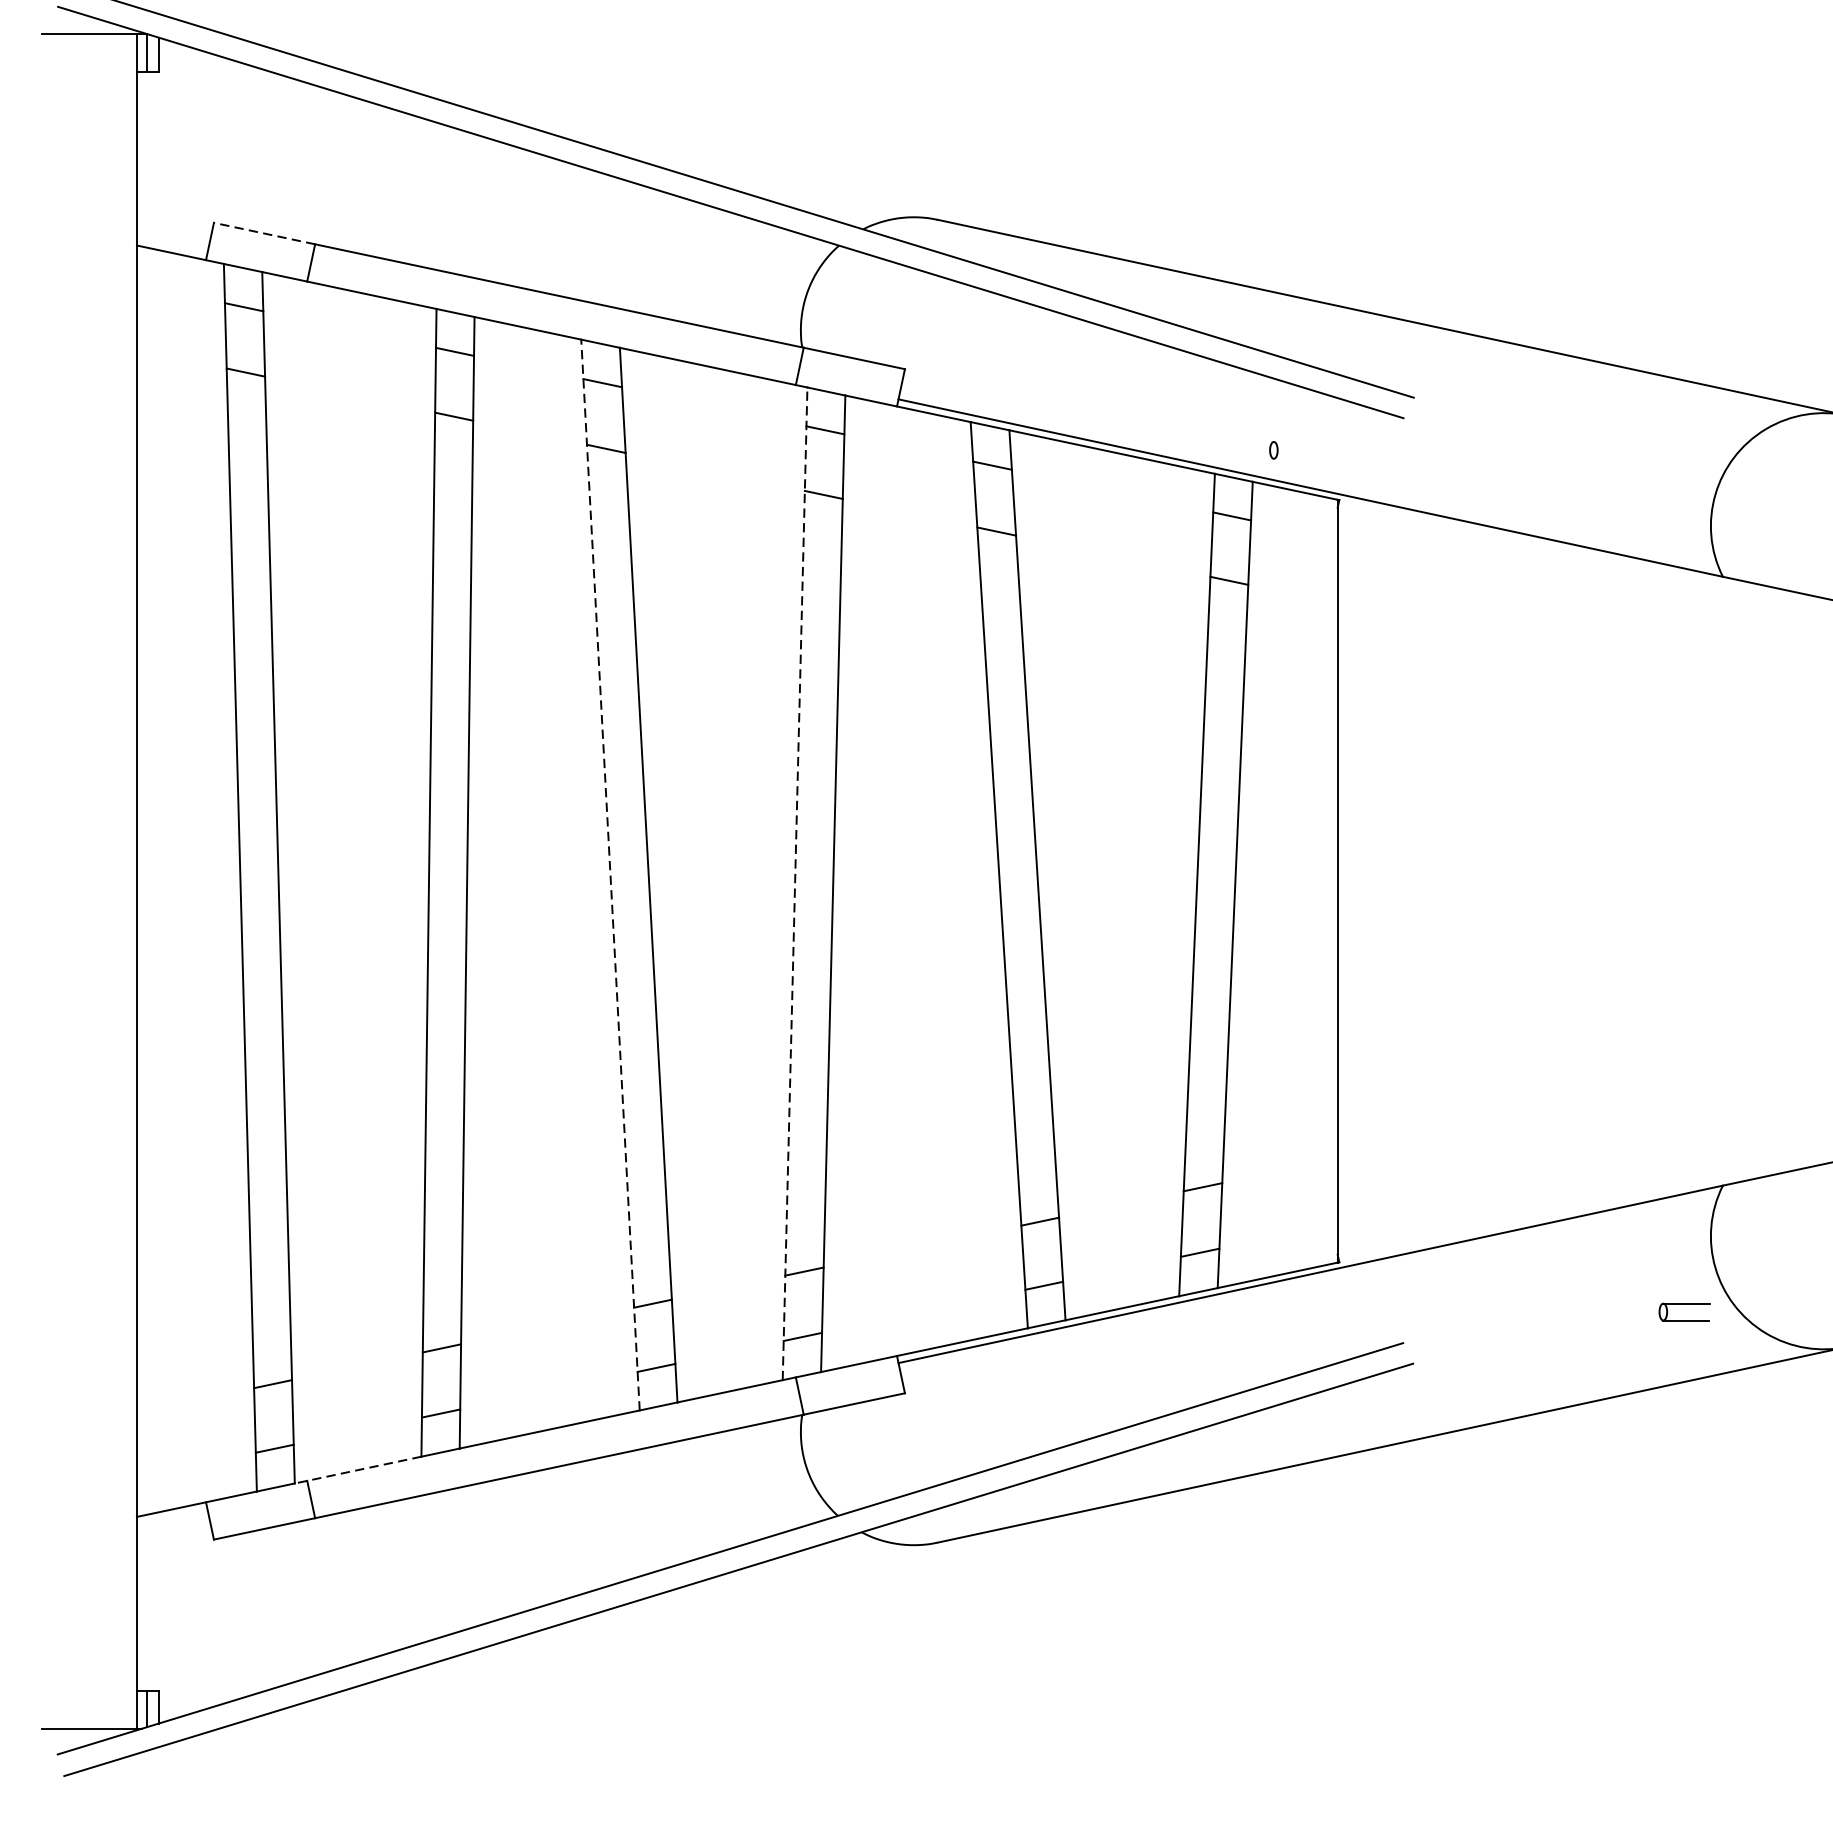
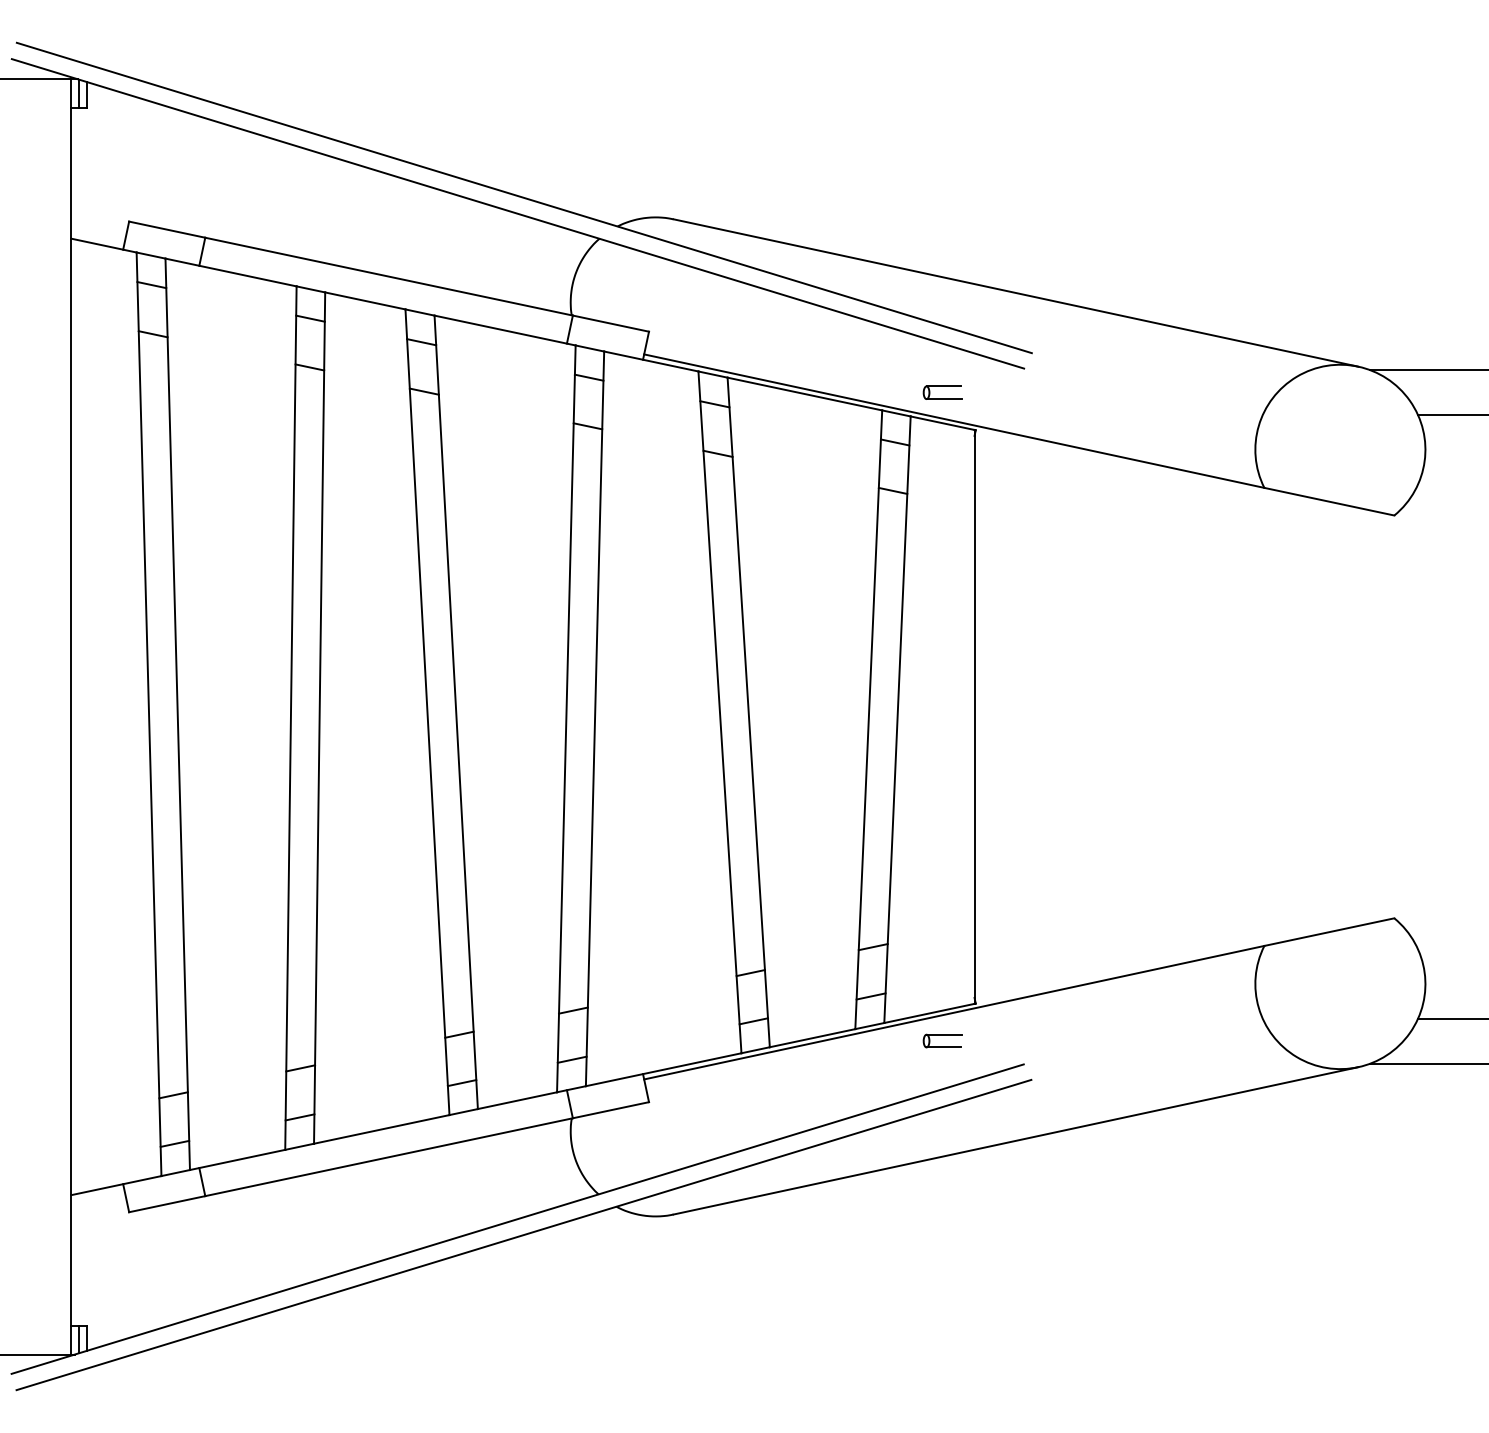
line: (264, 233) -> (167, 229), dashed -> solid
line: (1296, 442) -> (943, 386), added
line: (1296, 459) -> (943, 399), added
line: (610, 874) -> (427, 711), dashed -> solid
line: (795, 883) -> (566, 718), dashed -> solid
part: (1684, 1311) -> (942, 1040), moved
line: (357, 1469) -> (237, 1159), dashed -> solid

